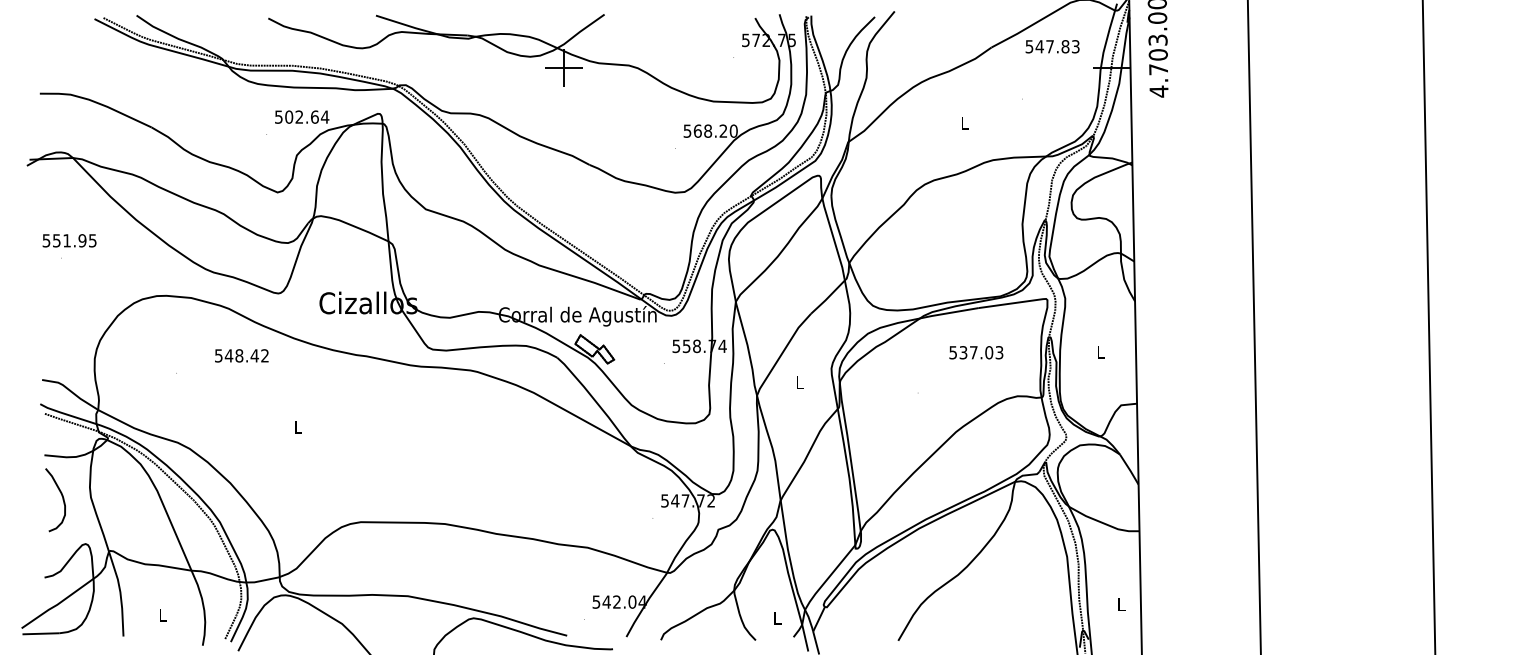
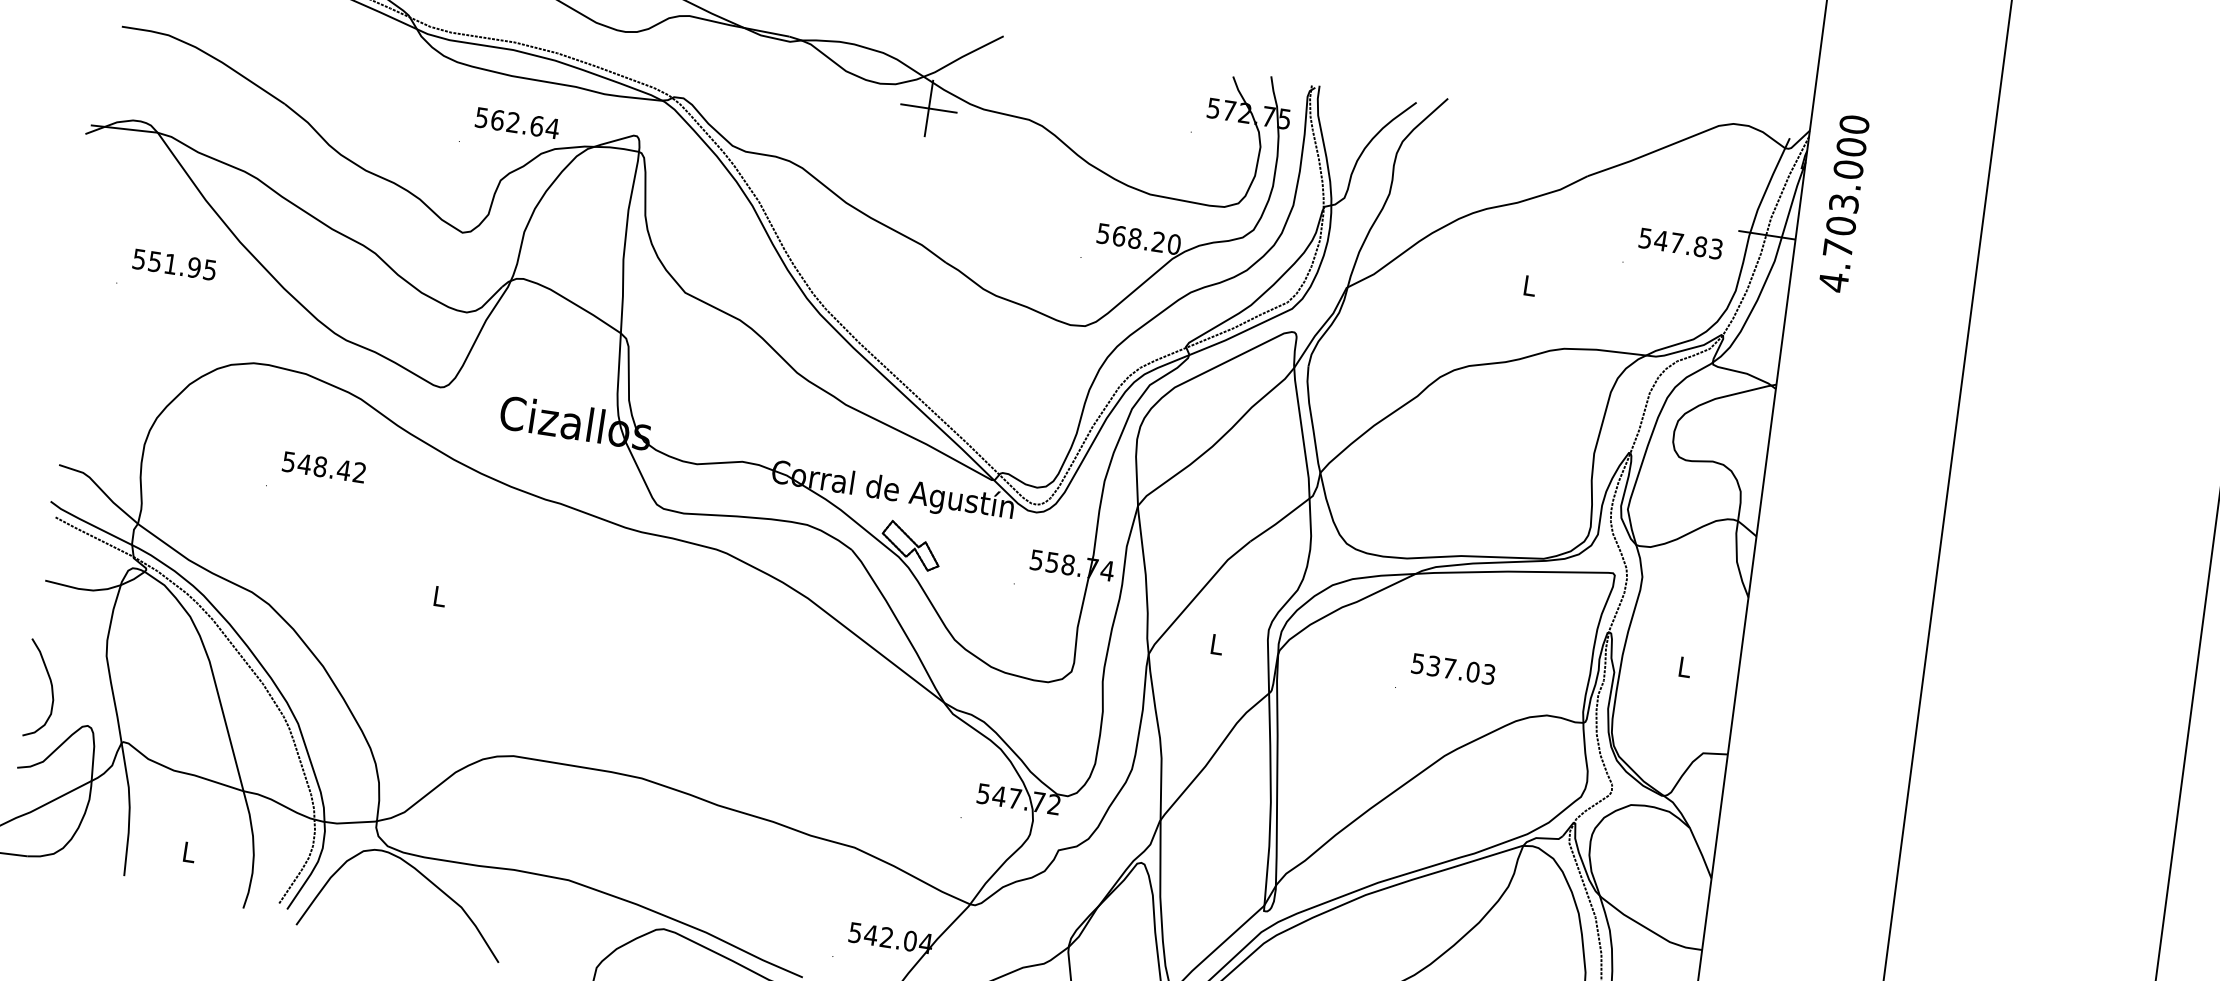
text: (1052, 46) -> (1680, 243), moved
text: (289, 116) -> (498, 119), 502.64 -> 562.64
text: (69, 240) -> (174, 264), moved
text: (976, 352) -> (1453, 668), moved
text: (241, 355) -> (323, 466), moved
curve: (62, 500) -> (50, 691), moved

